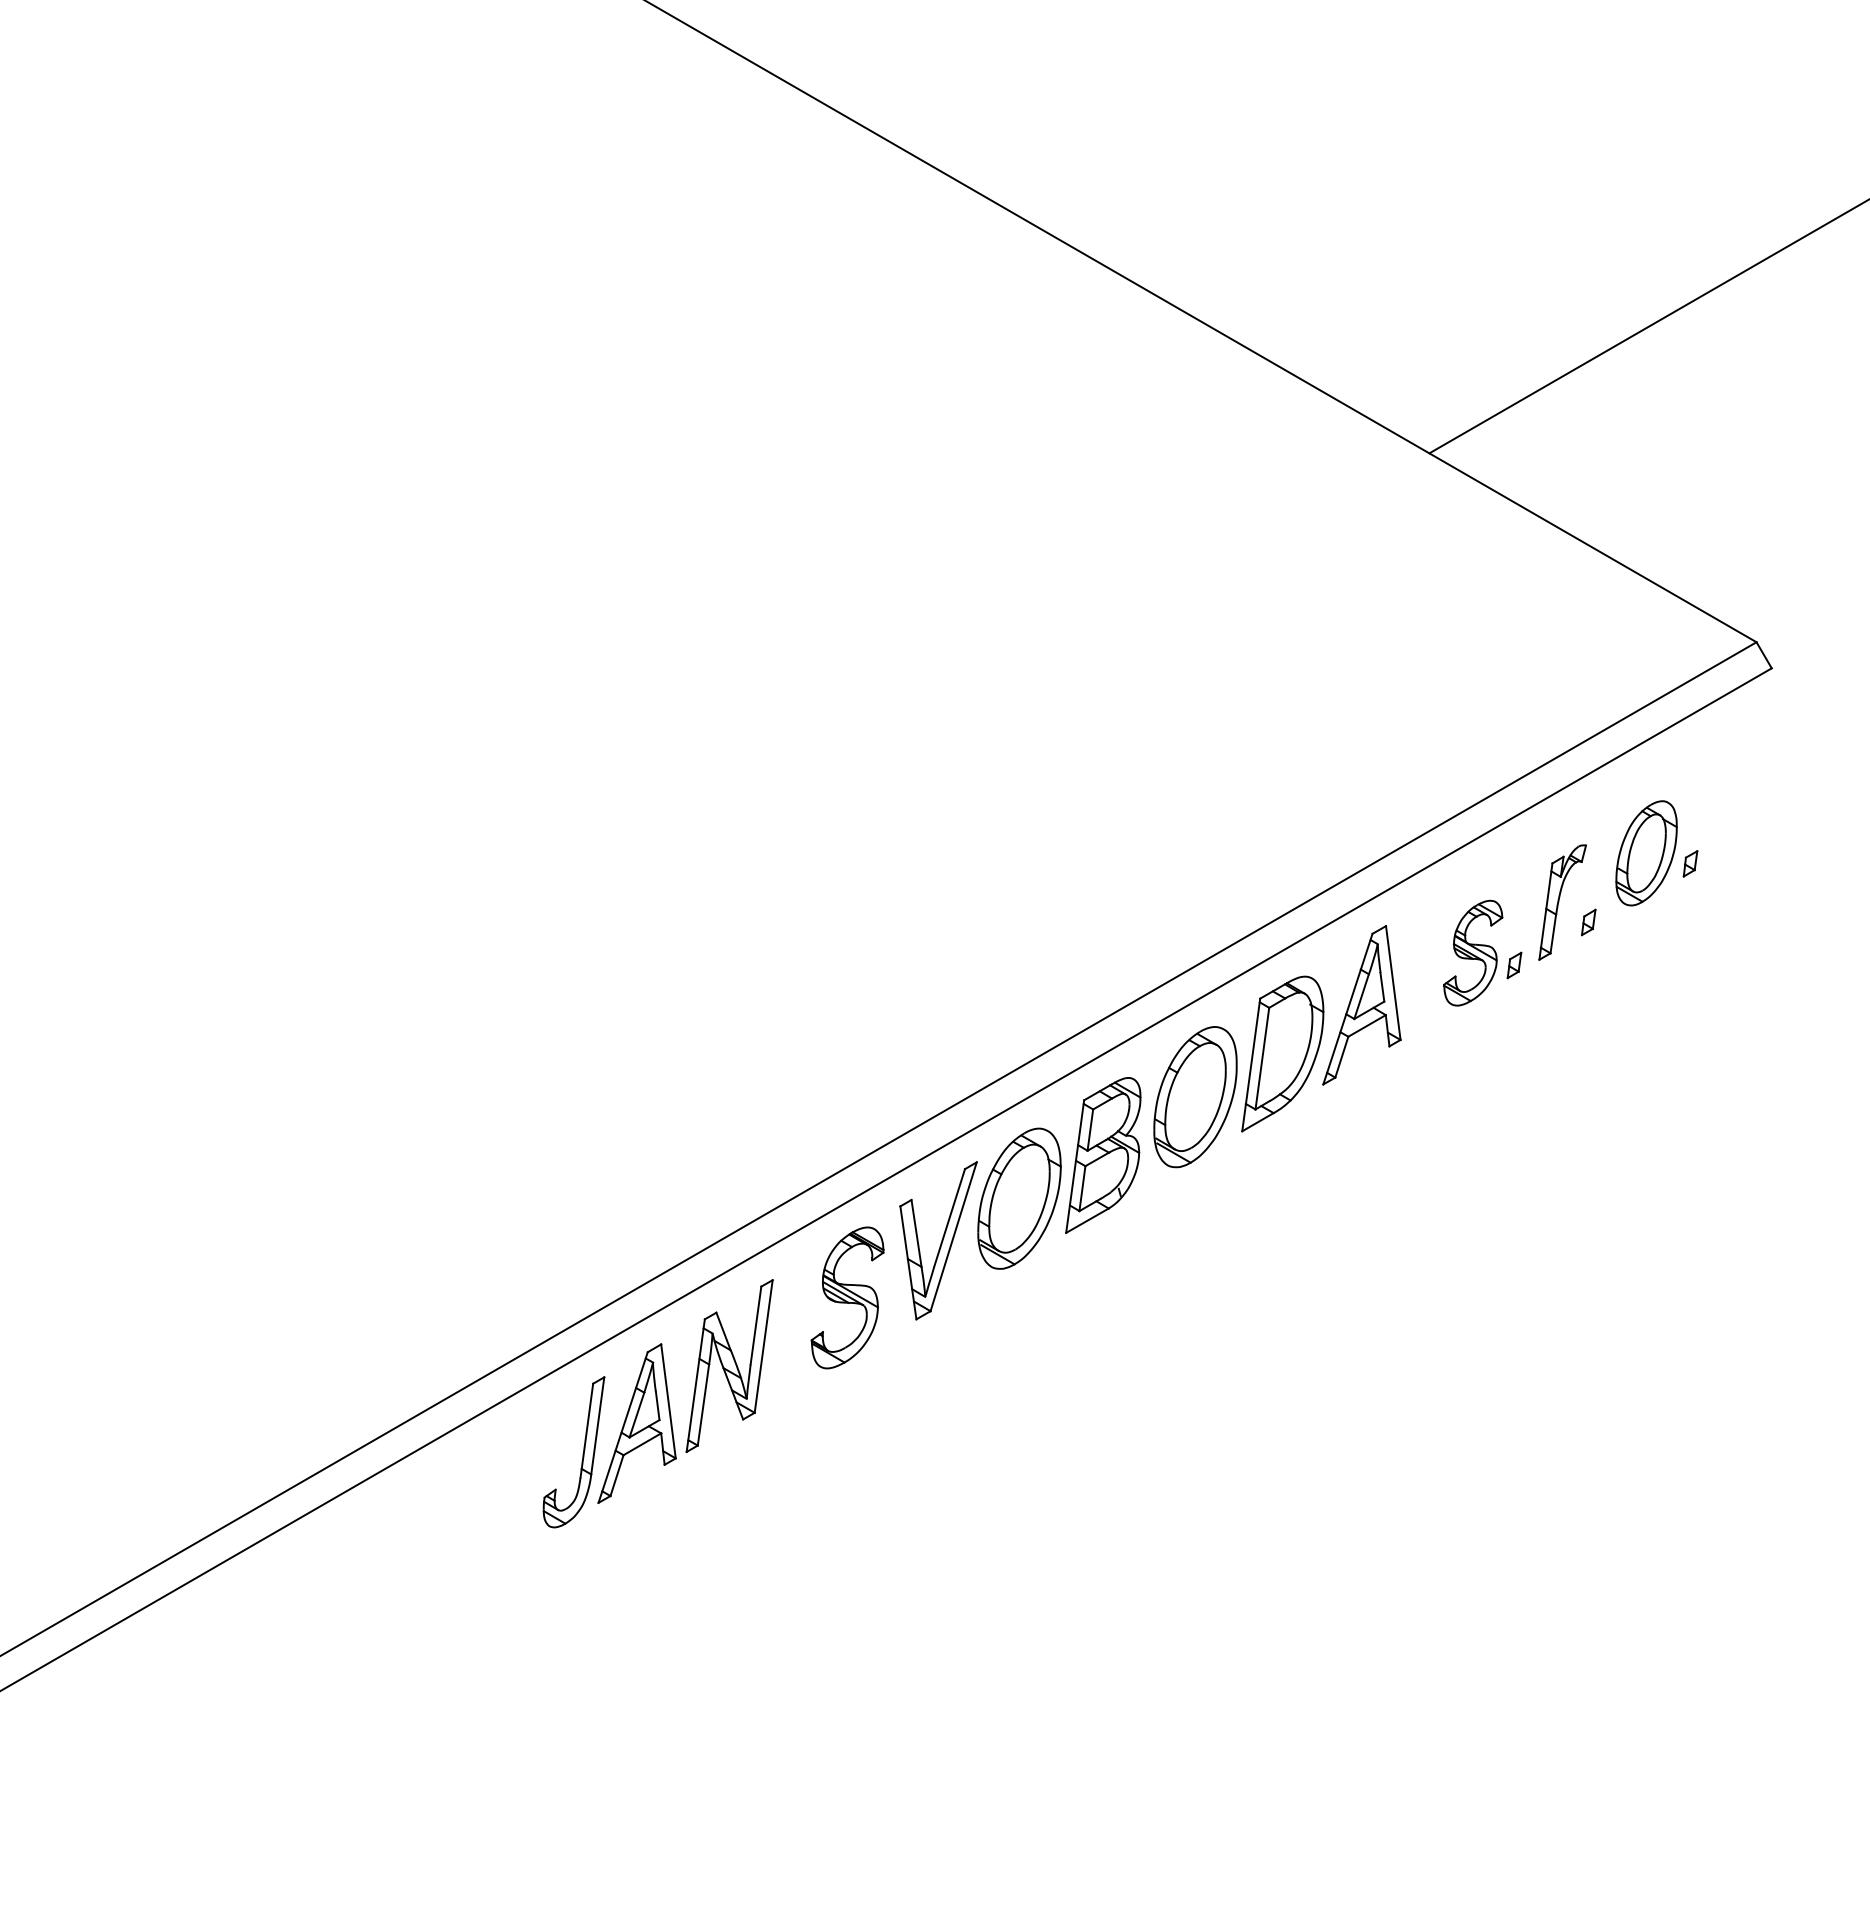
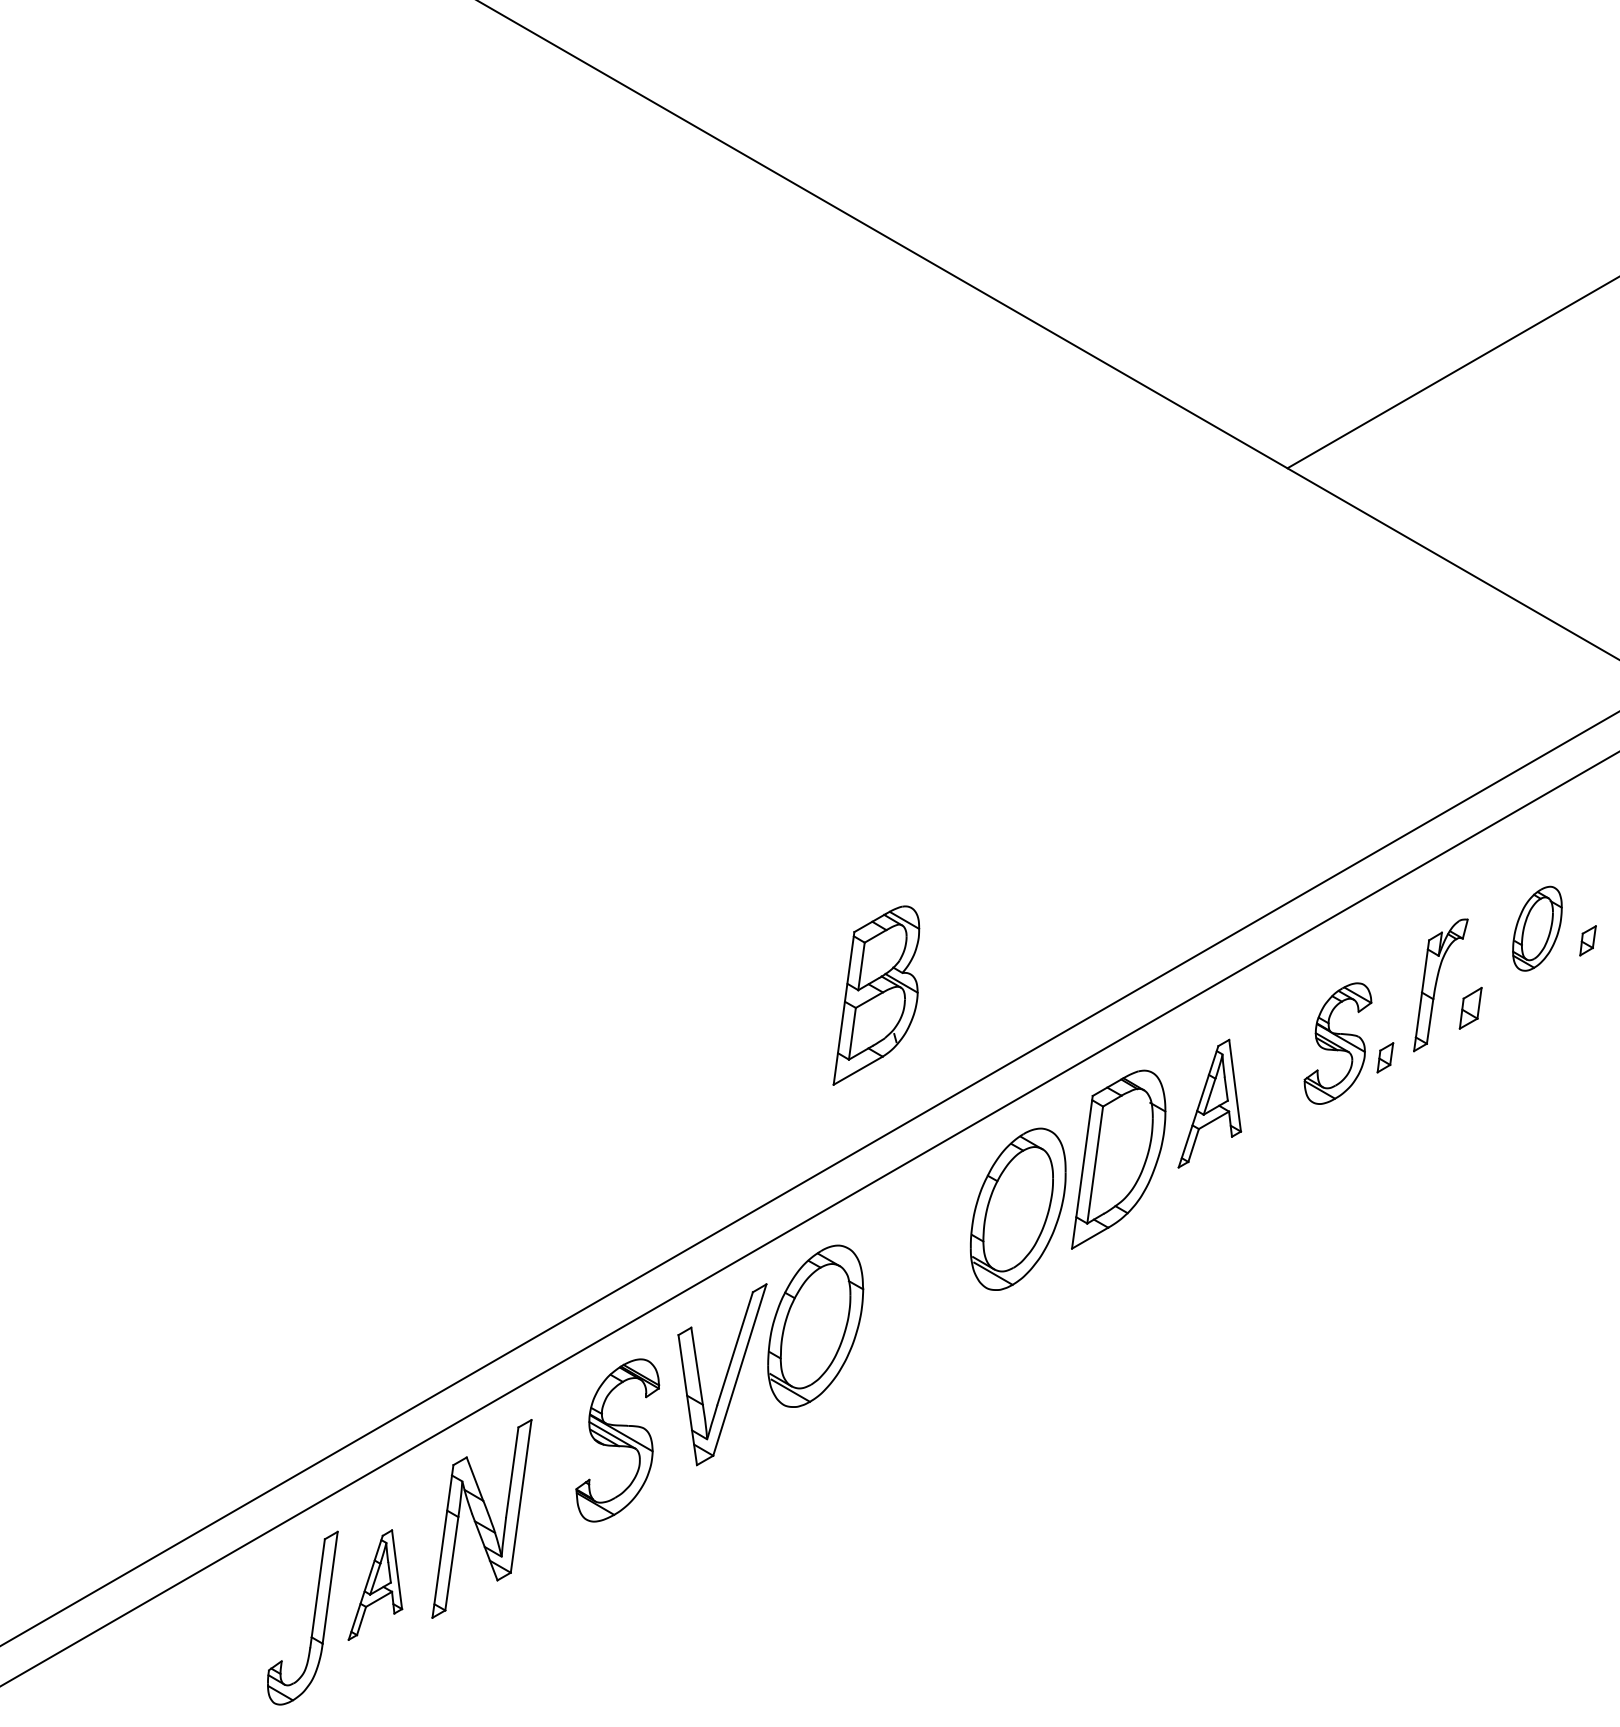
part: (1646, 853) -> (1537, 928), size x0.7
part: (1588, 922) -> (1470, 1008), size x1.4
part: (1361, 1005) -> (1209, 1103), size x0.7
part: (1103, 1155) -> (876, 995), moved
part: (636, 1423) -> (374, 1585), size x0.6

